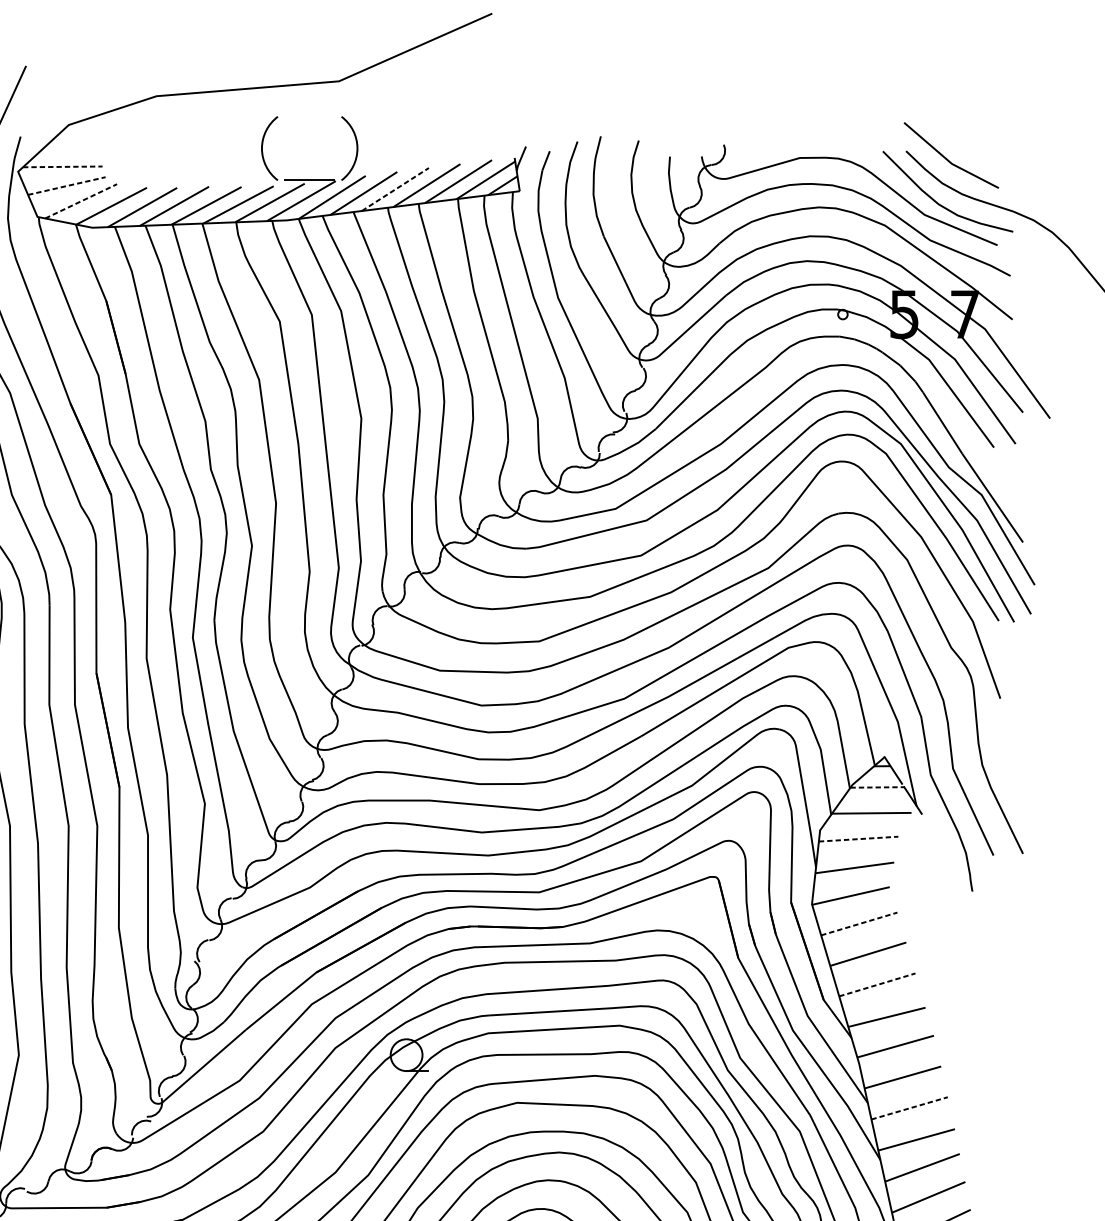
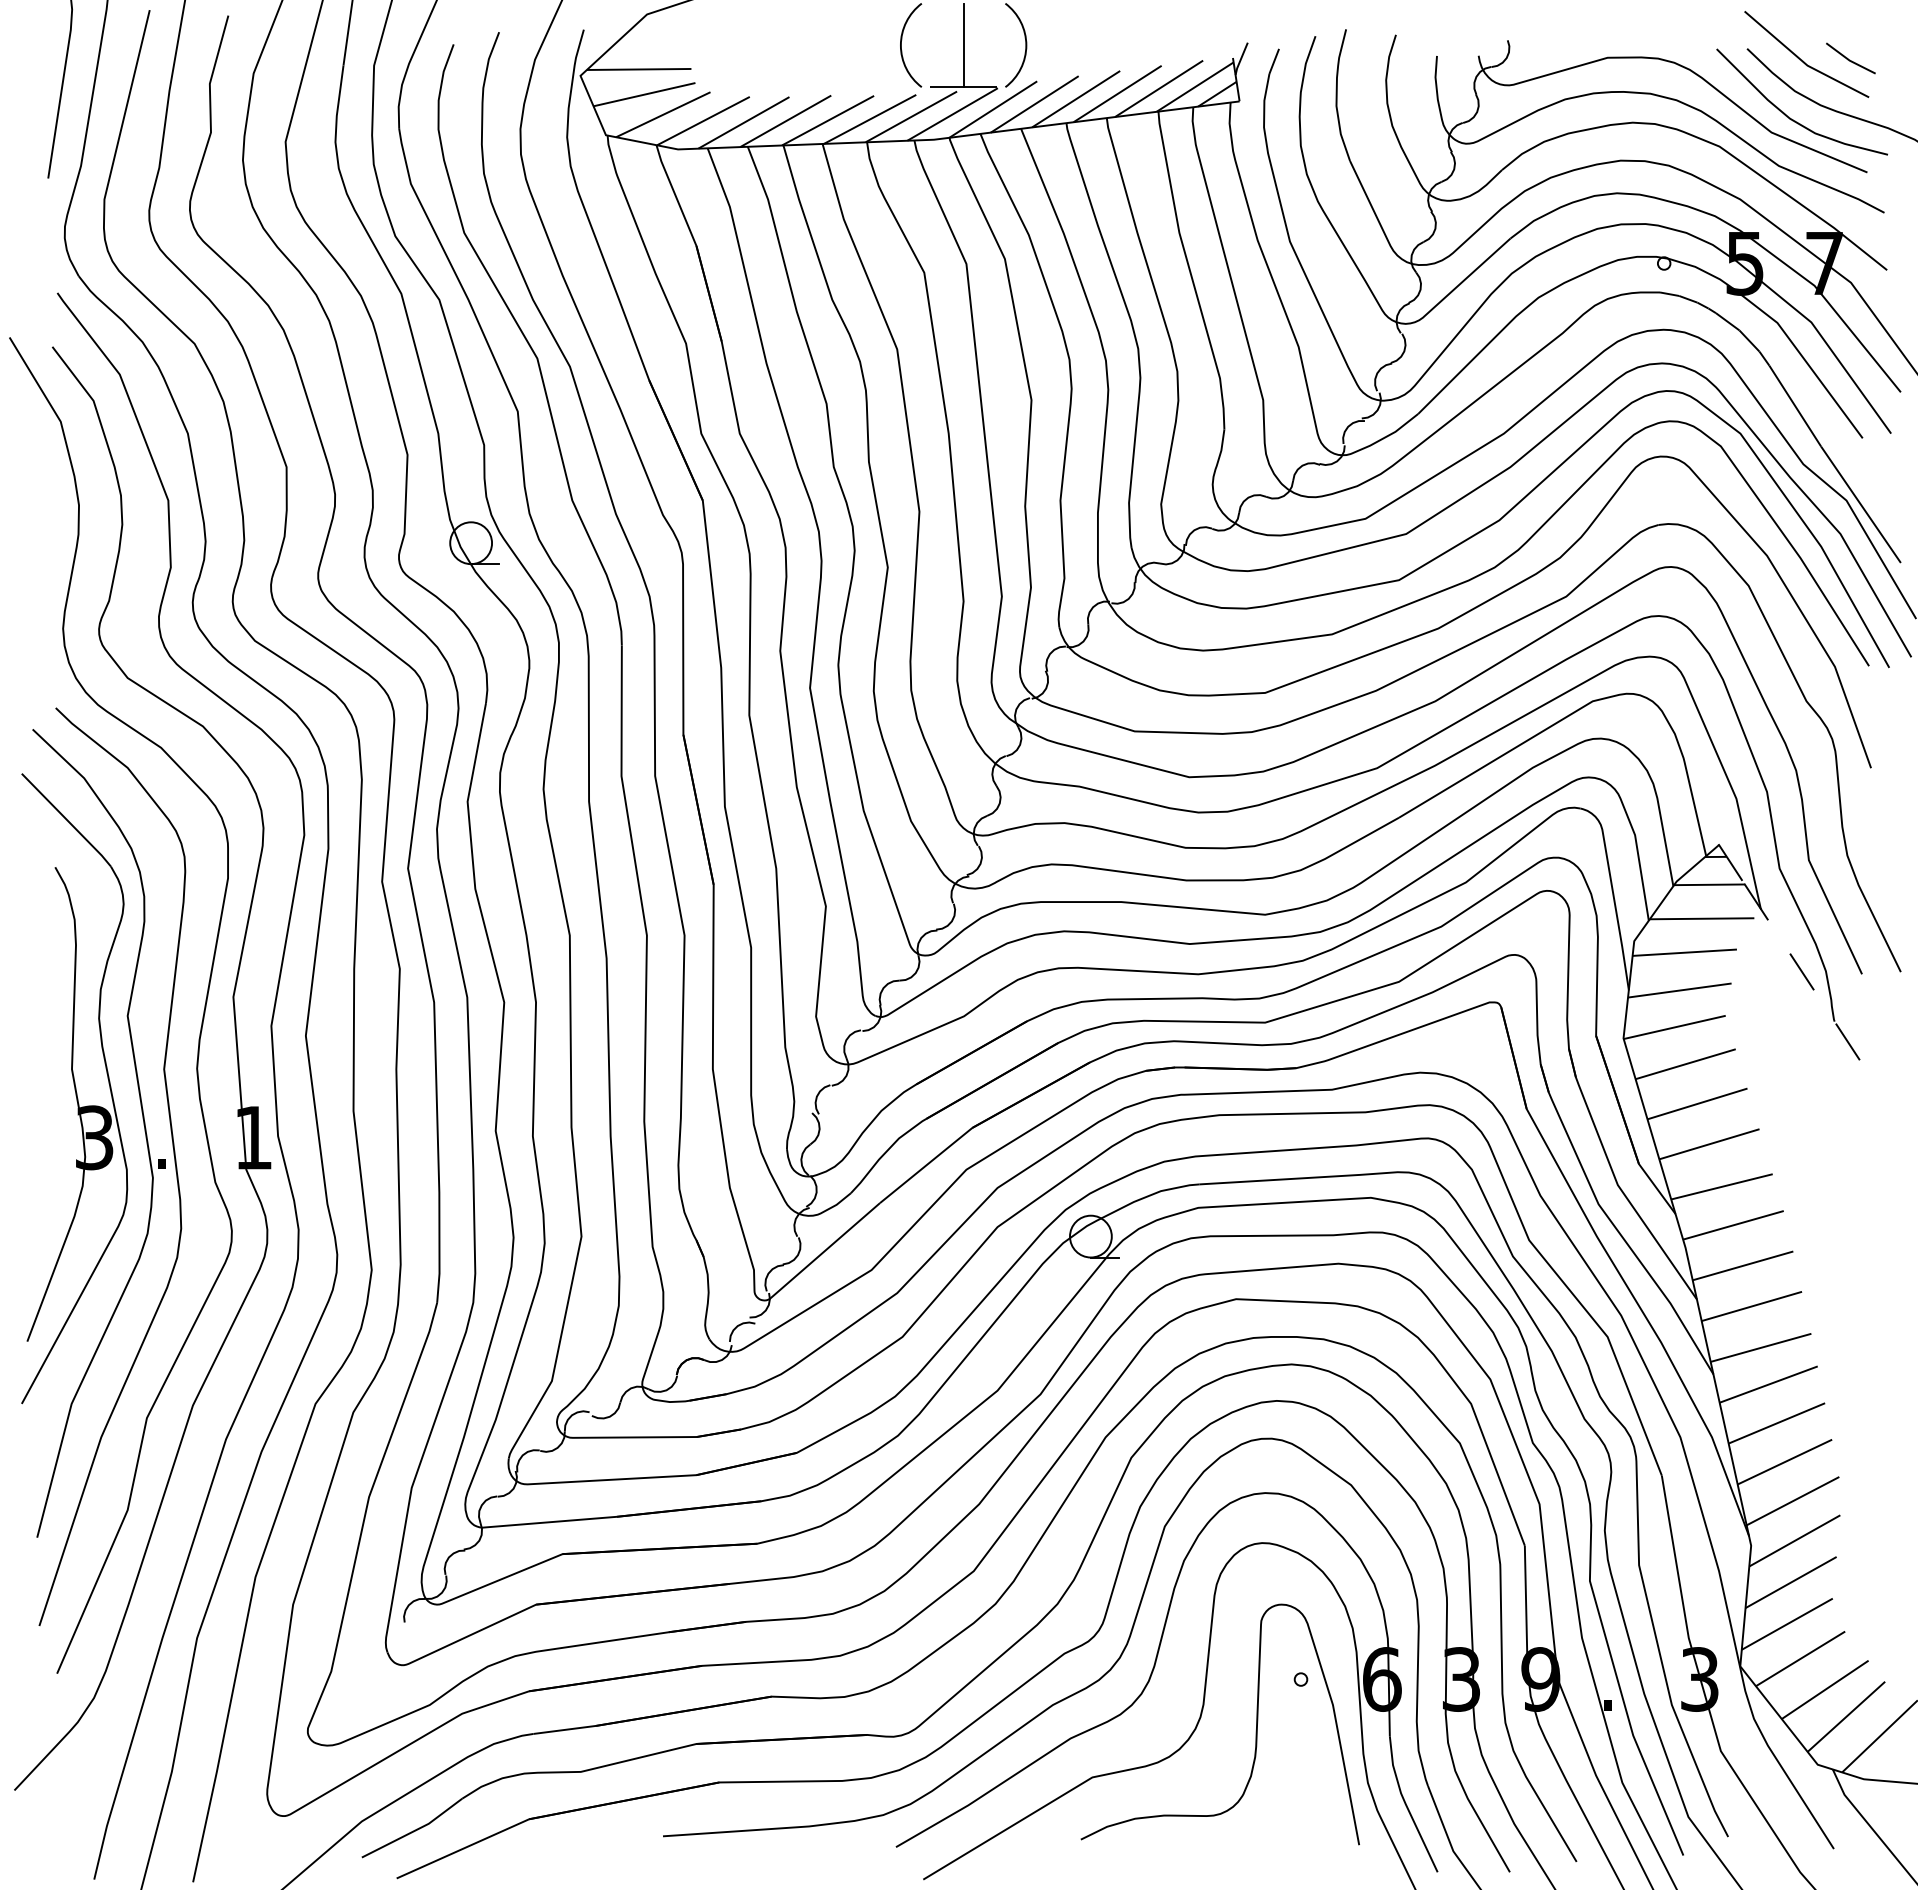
line: (309, 148) -> (963, 45), added
line: (983, 159) -> (1849, 59), added
line: (63, 166) -> (639, 69), dashed -> solid
line: (67, 185) -> (645, 94), dashed -> solid
line: (395, 188) -> (1076, 98), dashed -> solid
line: (81, 201) -> (663, 114), dashed -> solid
line: (877, 787) -> (1709, 884), dashed -> solid
line: (859, 838) -> (1685, 952), dashed -> solid
line: (947, 853) -> (1801, 971), added
line: (982, 906) -> (1847, 1041), added
line: (859, 924) -> (1686, 1064), dashed -> solid
line: (877, 985) -> (1709, 1144), dashed -> solid
line: (910, 1108) -> (1752, 1306), dashed -> solid

